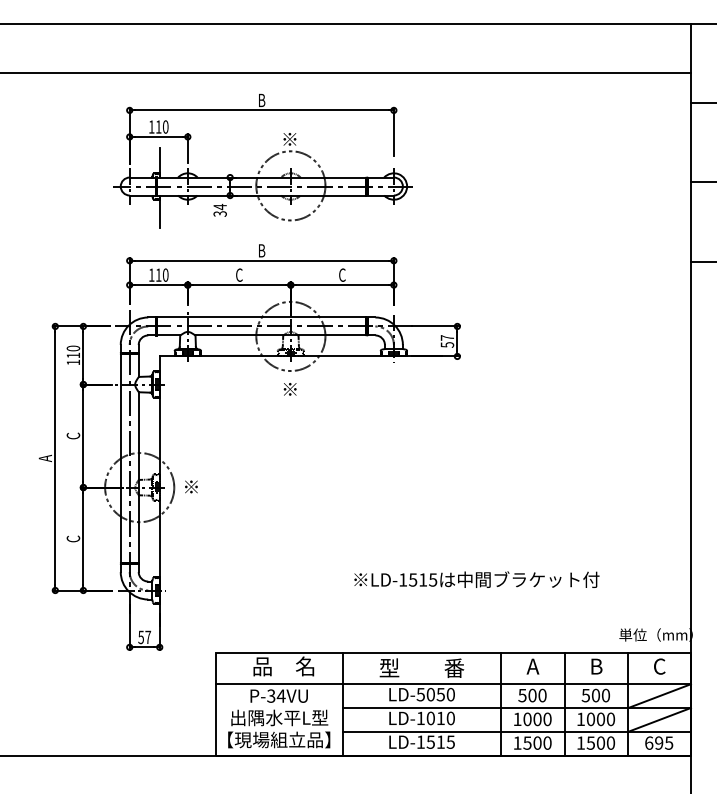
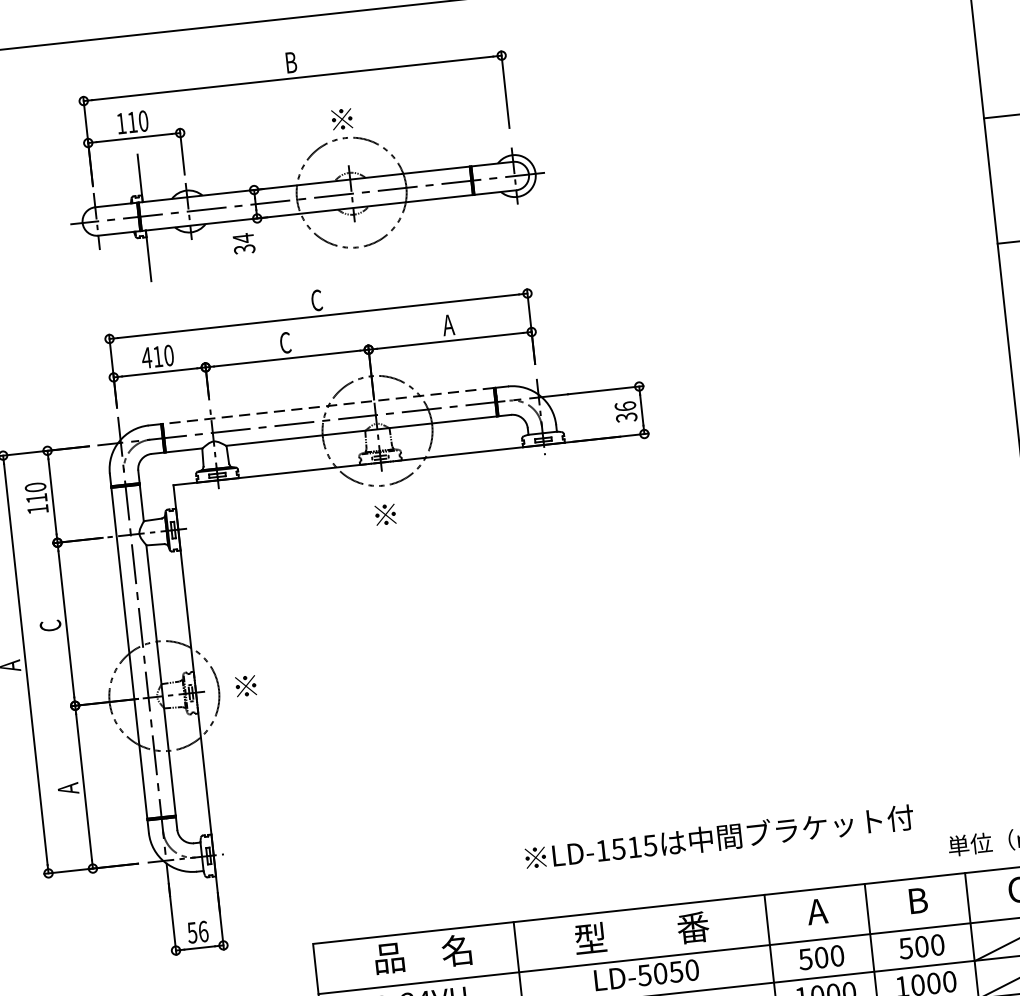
text: (261, 250) -> (316, 300), B -> C
text: (151, 274) -> (146, 356), 110 -> 410
text: (341, 274) -> (446, 324), C -> A
line: (261, 317) -> (327, 406), solid -> dashed
text: (447, 341) -> (626, 412), 57 -> 36
text: (73, 538) -> (68, 787), C -> A
text: (476, 579) -> (718, 837), moved
text: (148, 637) -> (204, 931), 57 -> 56

